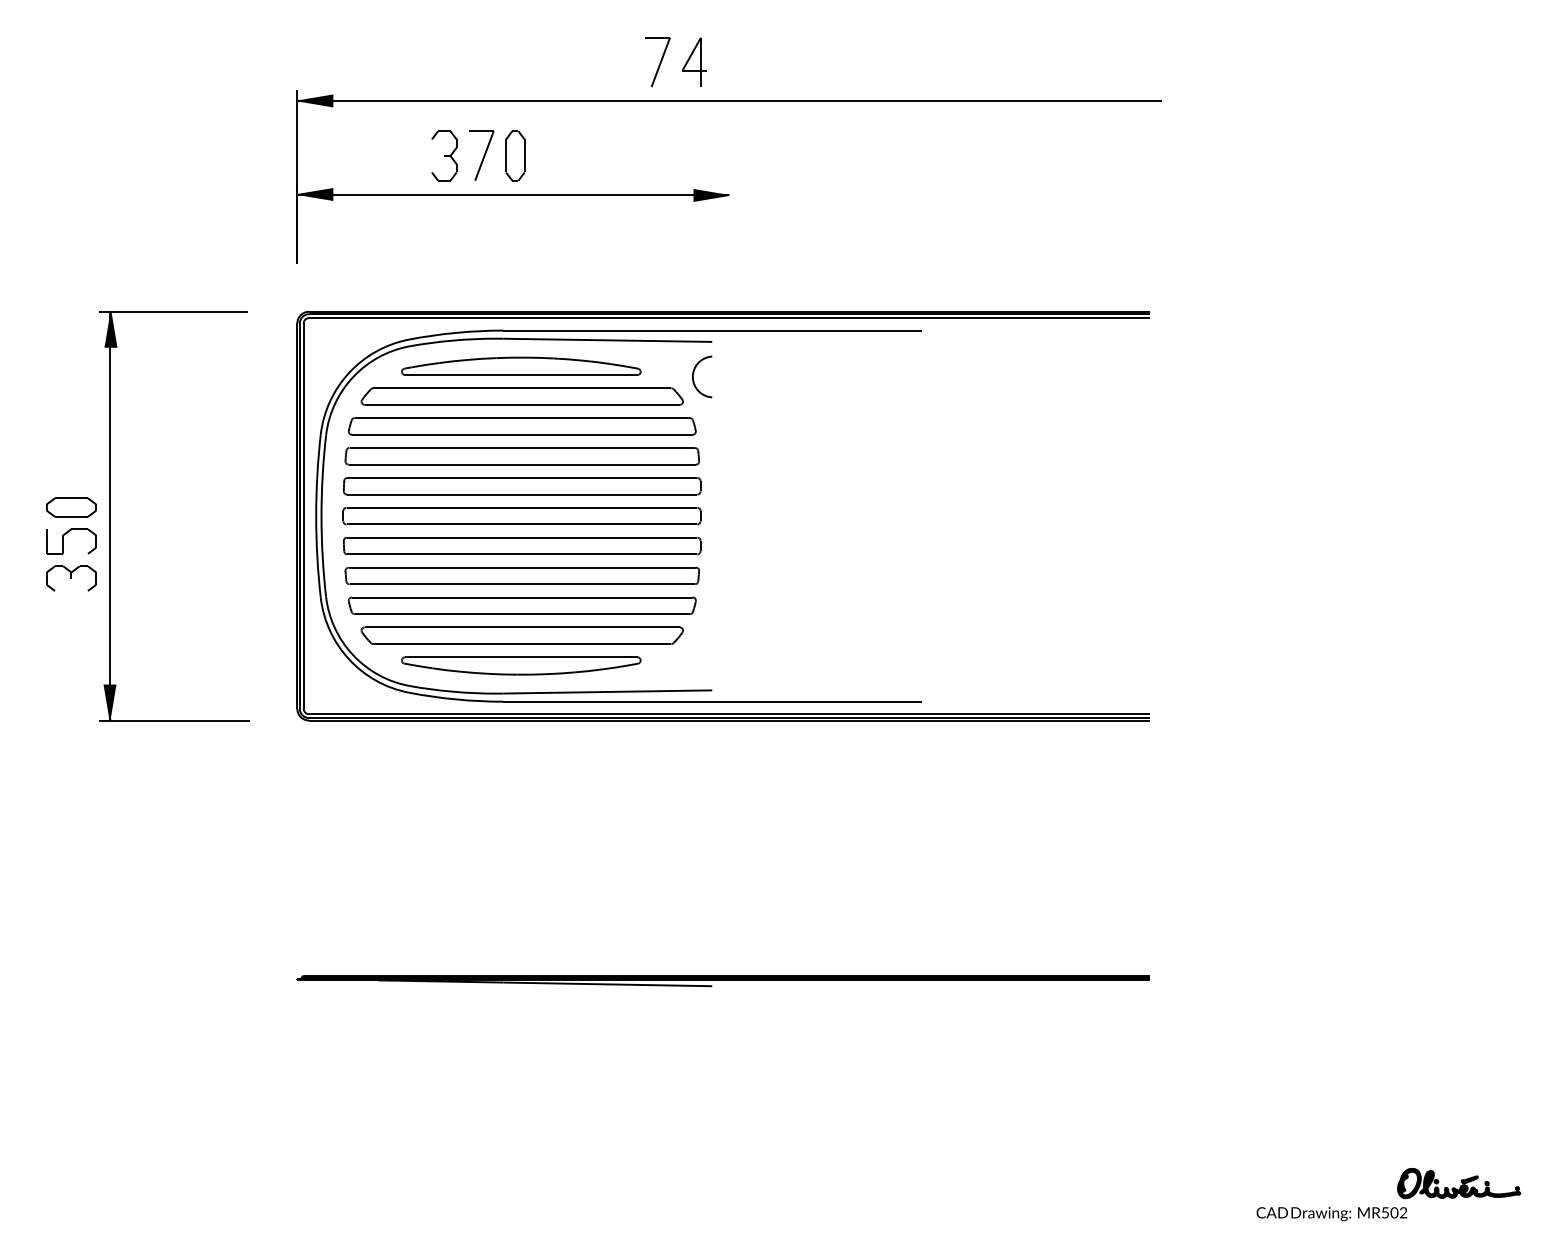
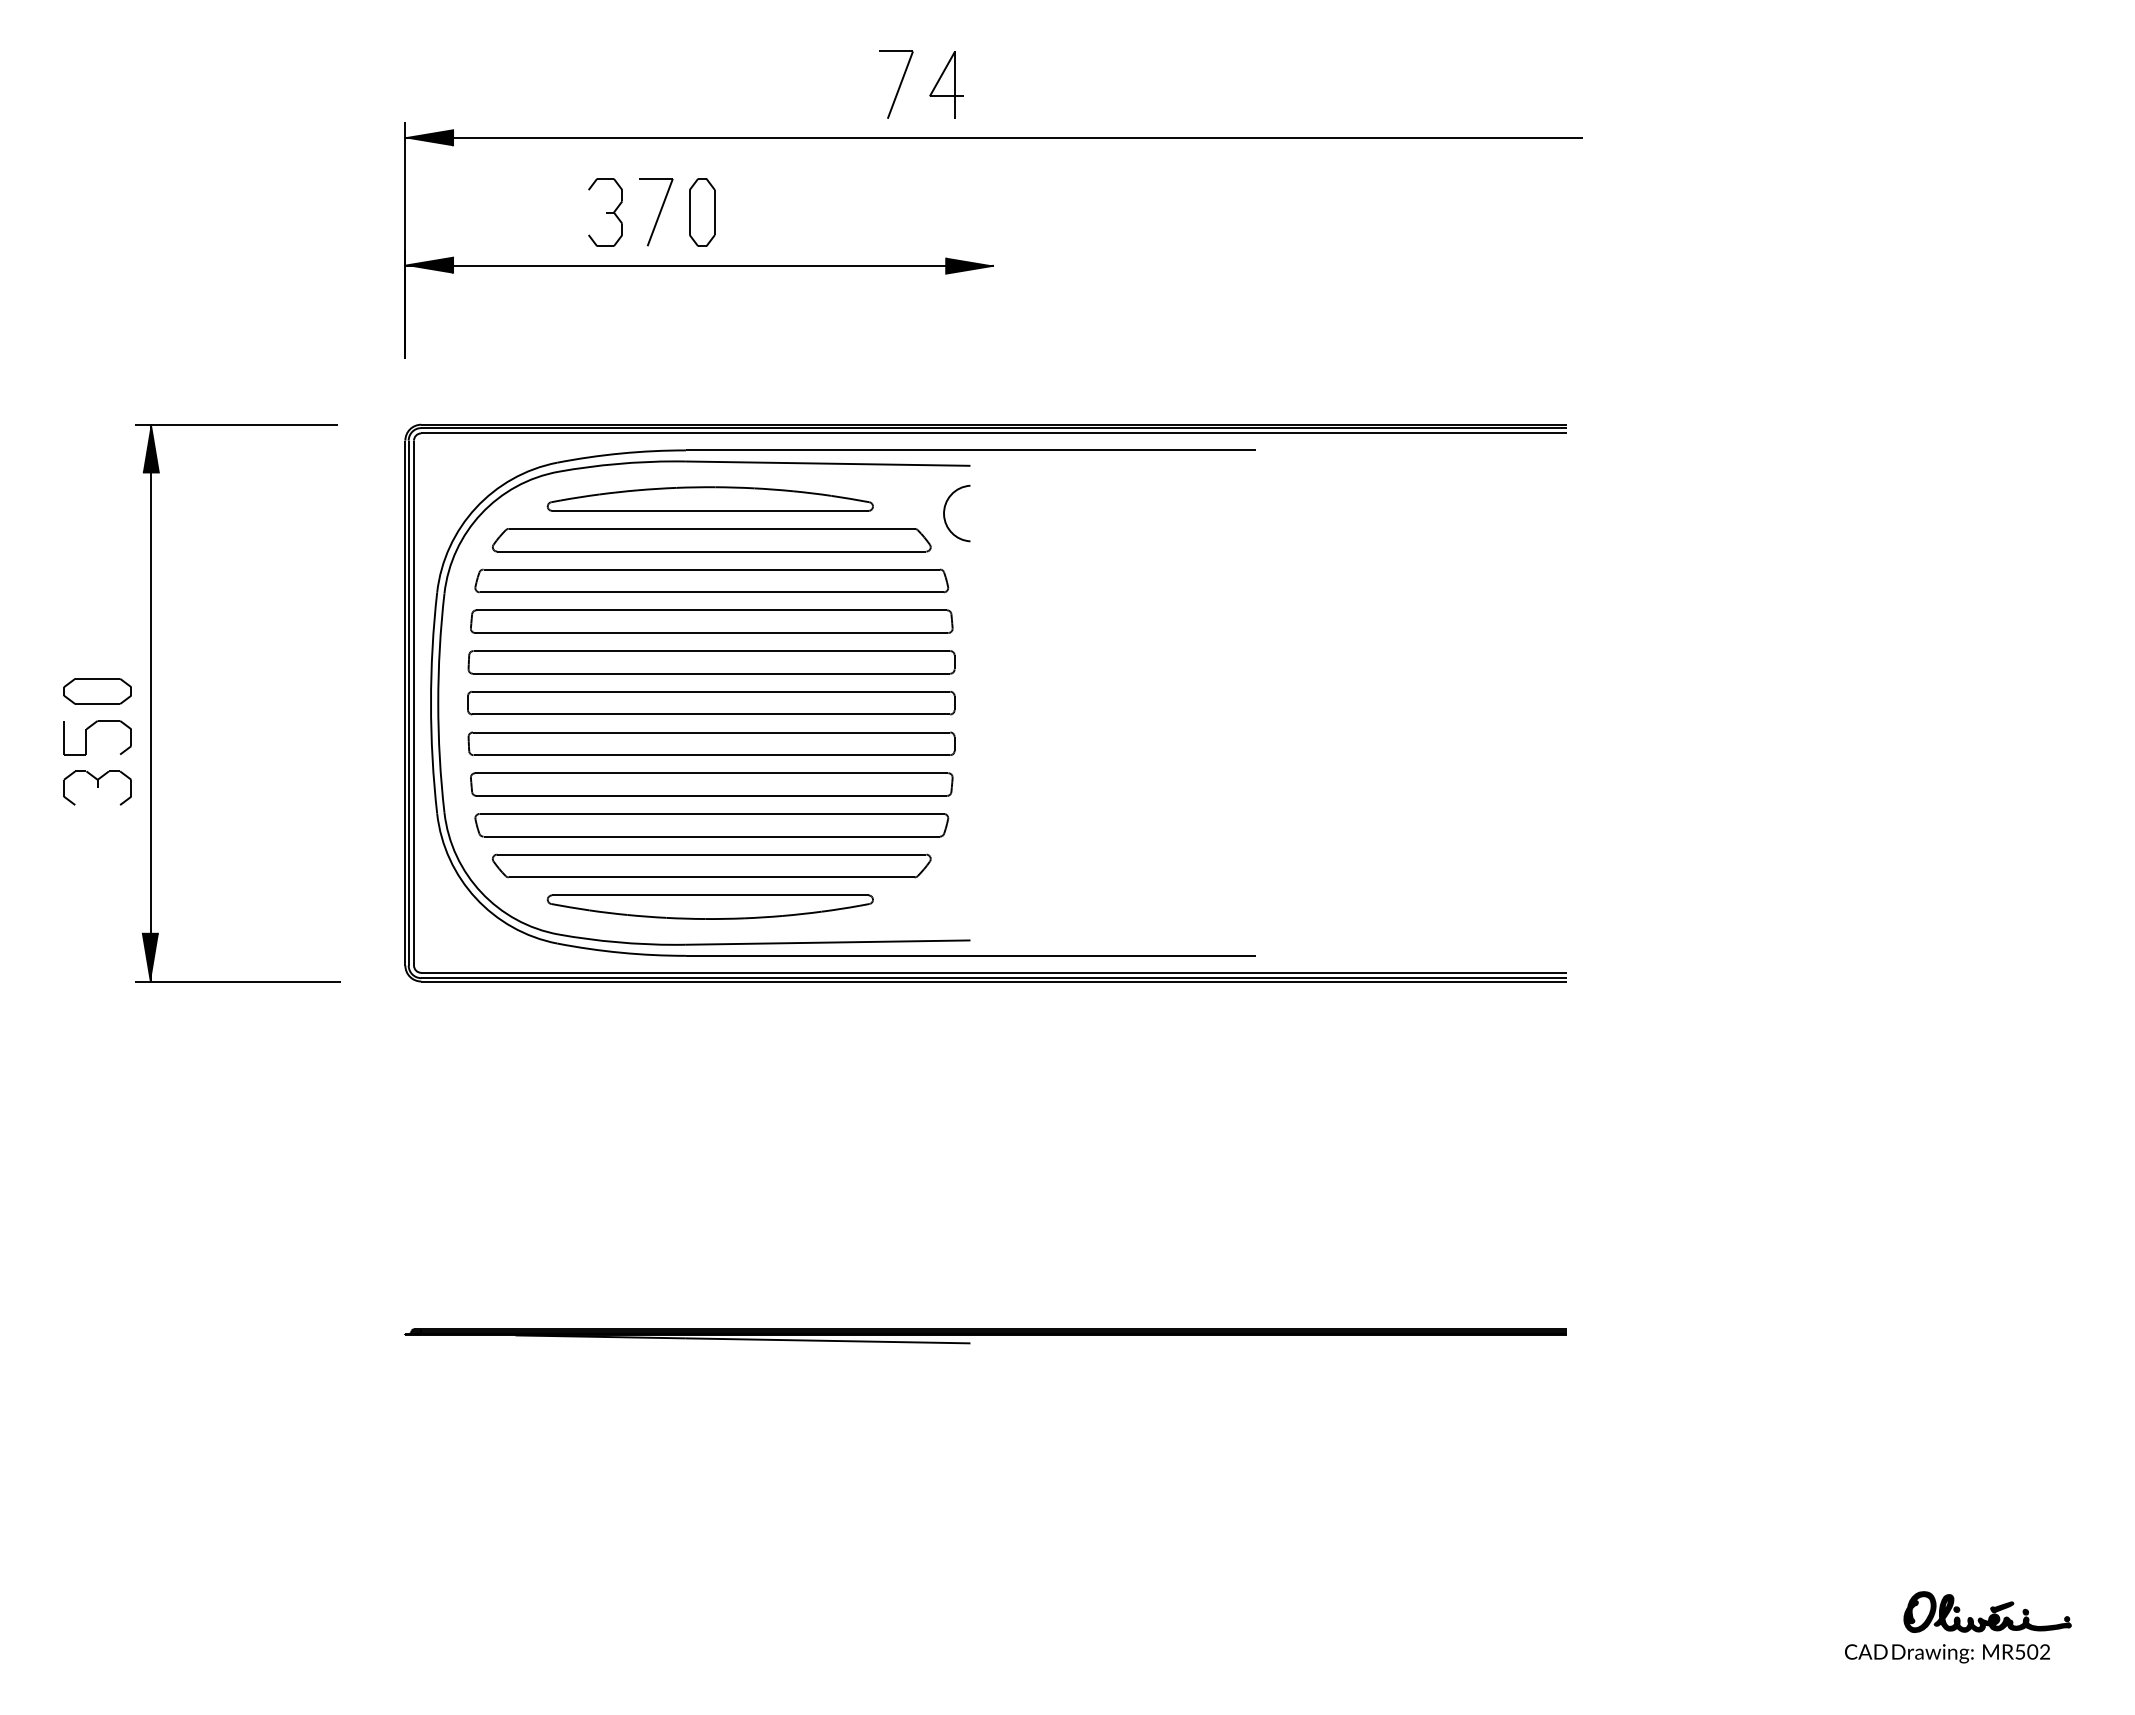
text: (1331, 1213) -> (1947, 1653), moved

